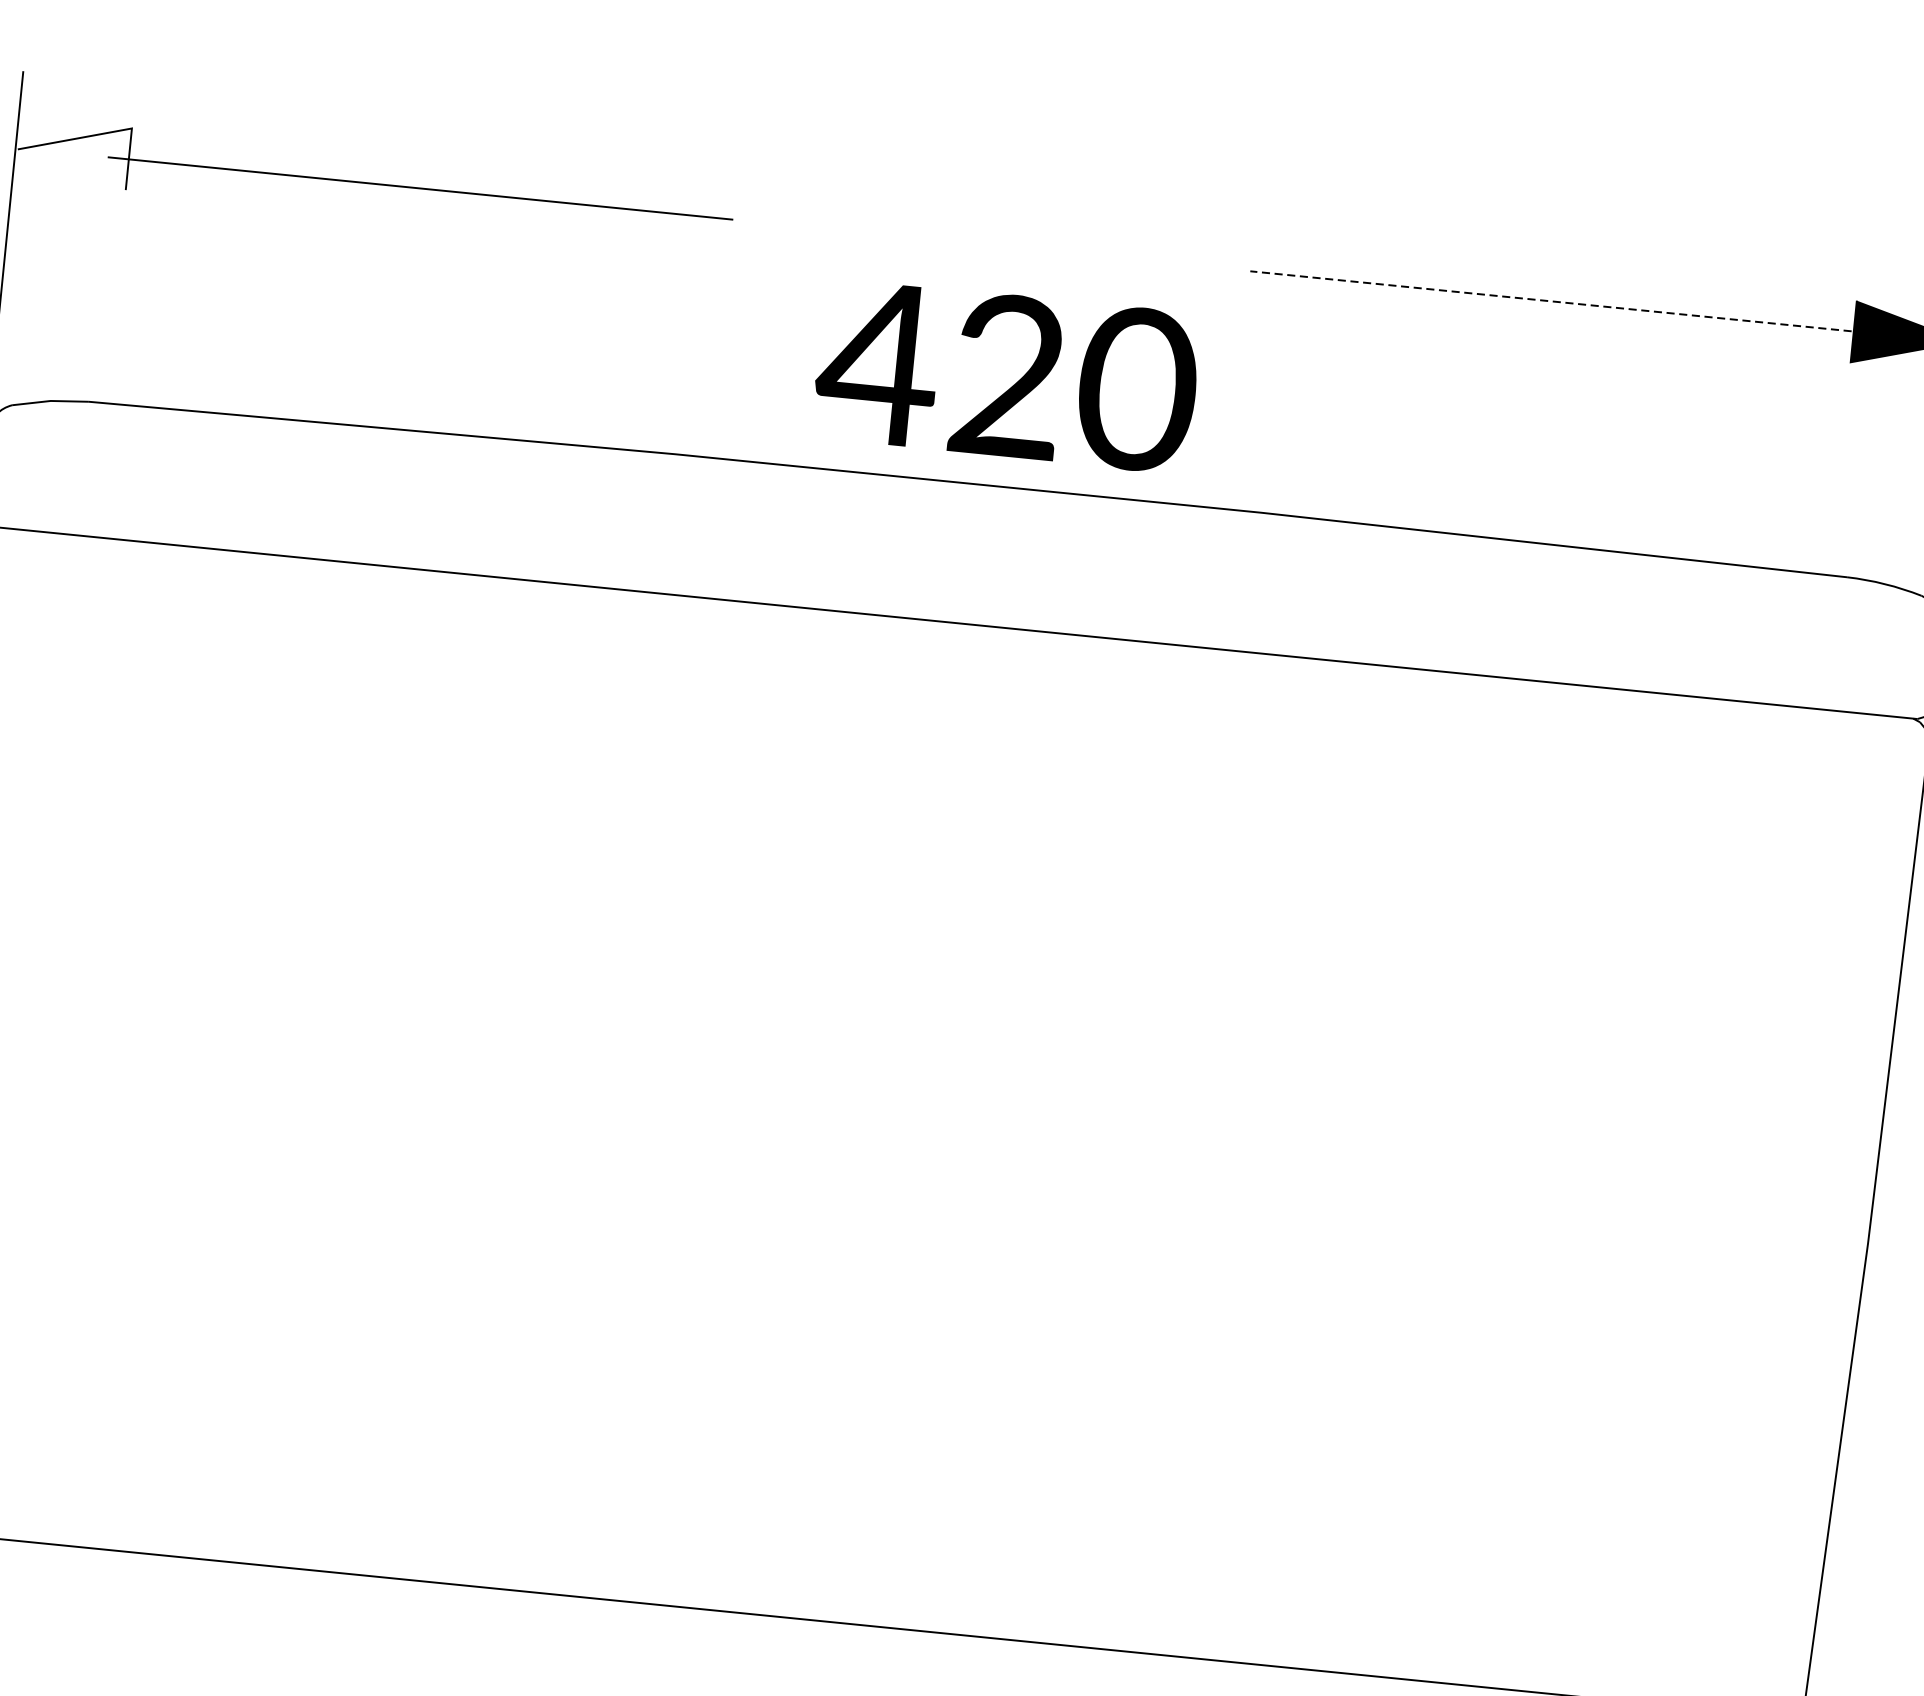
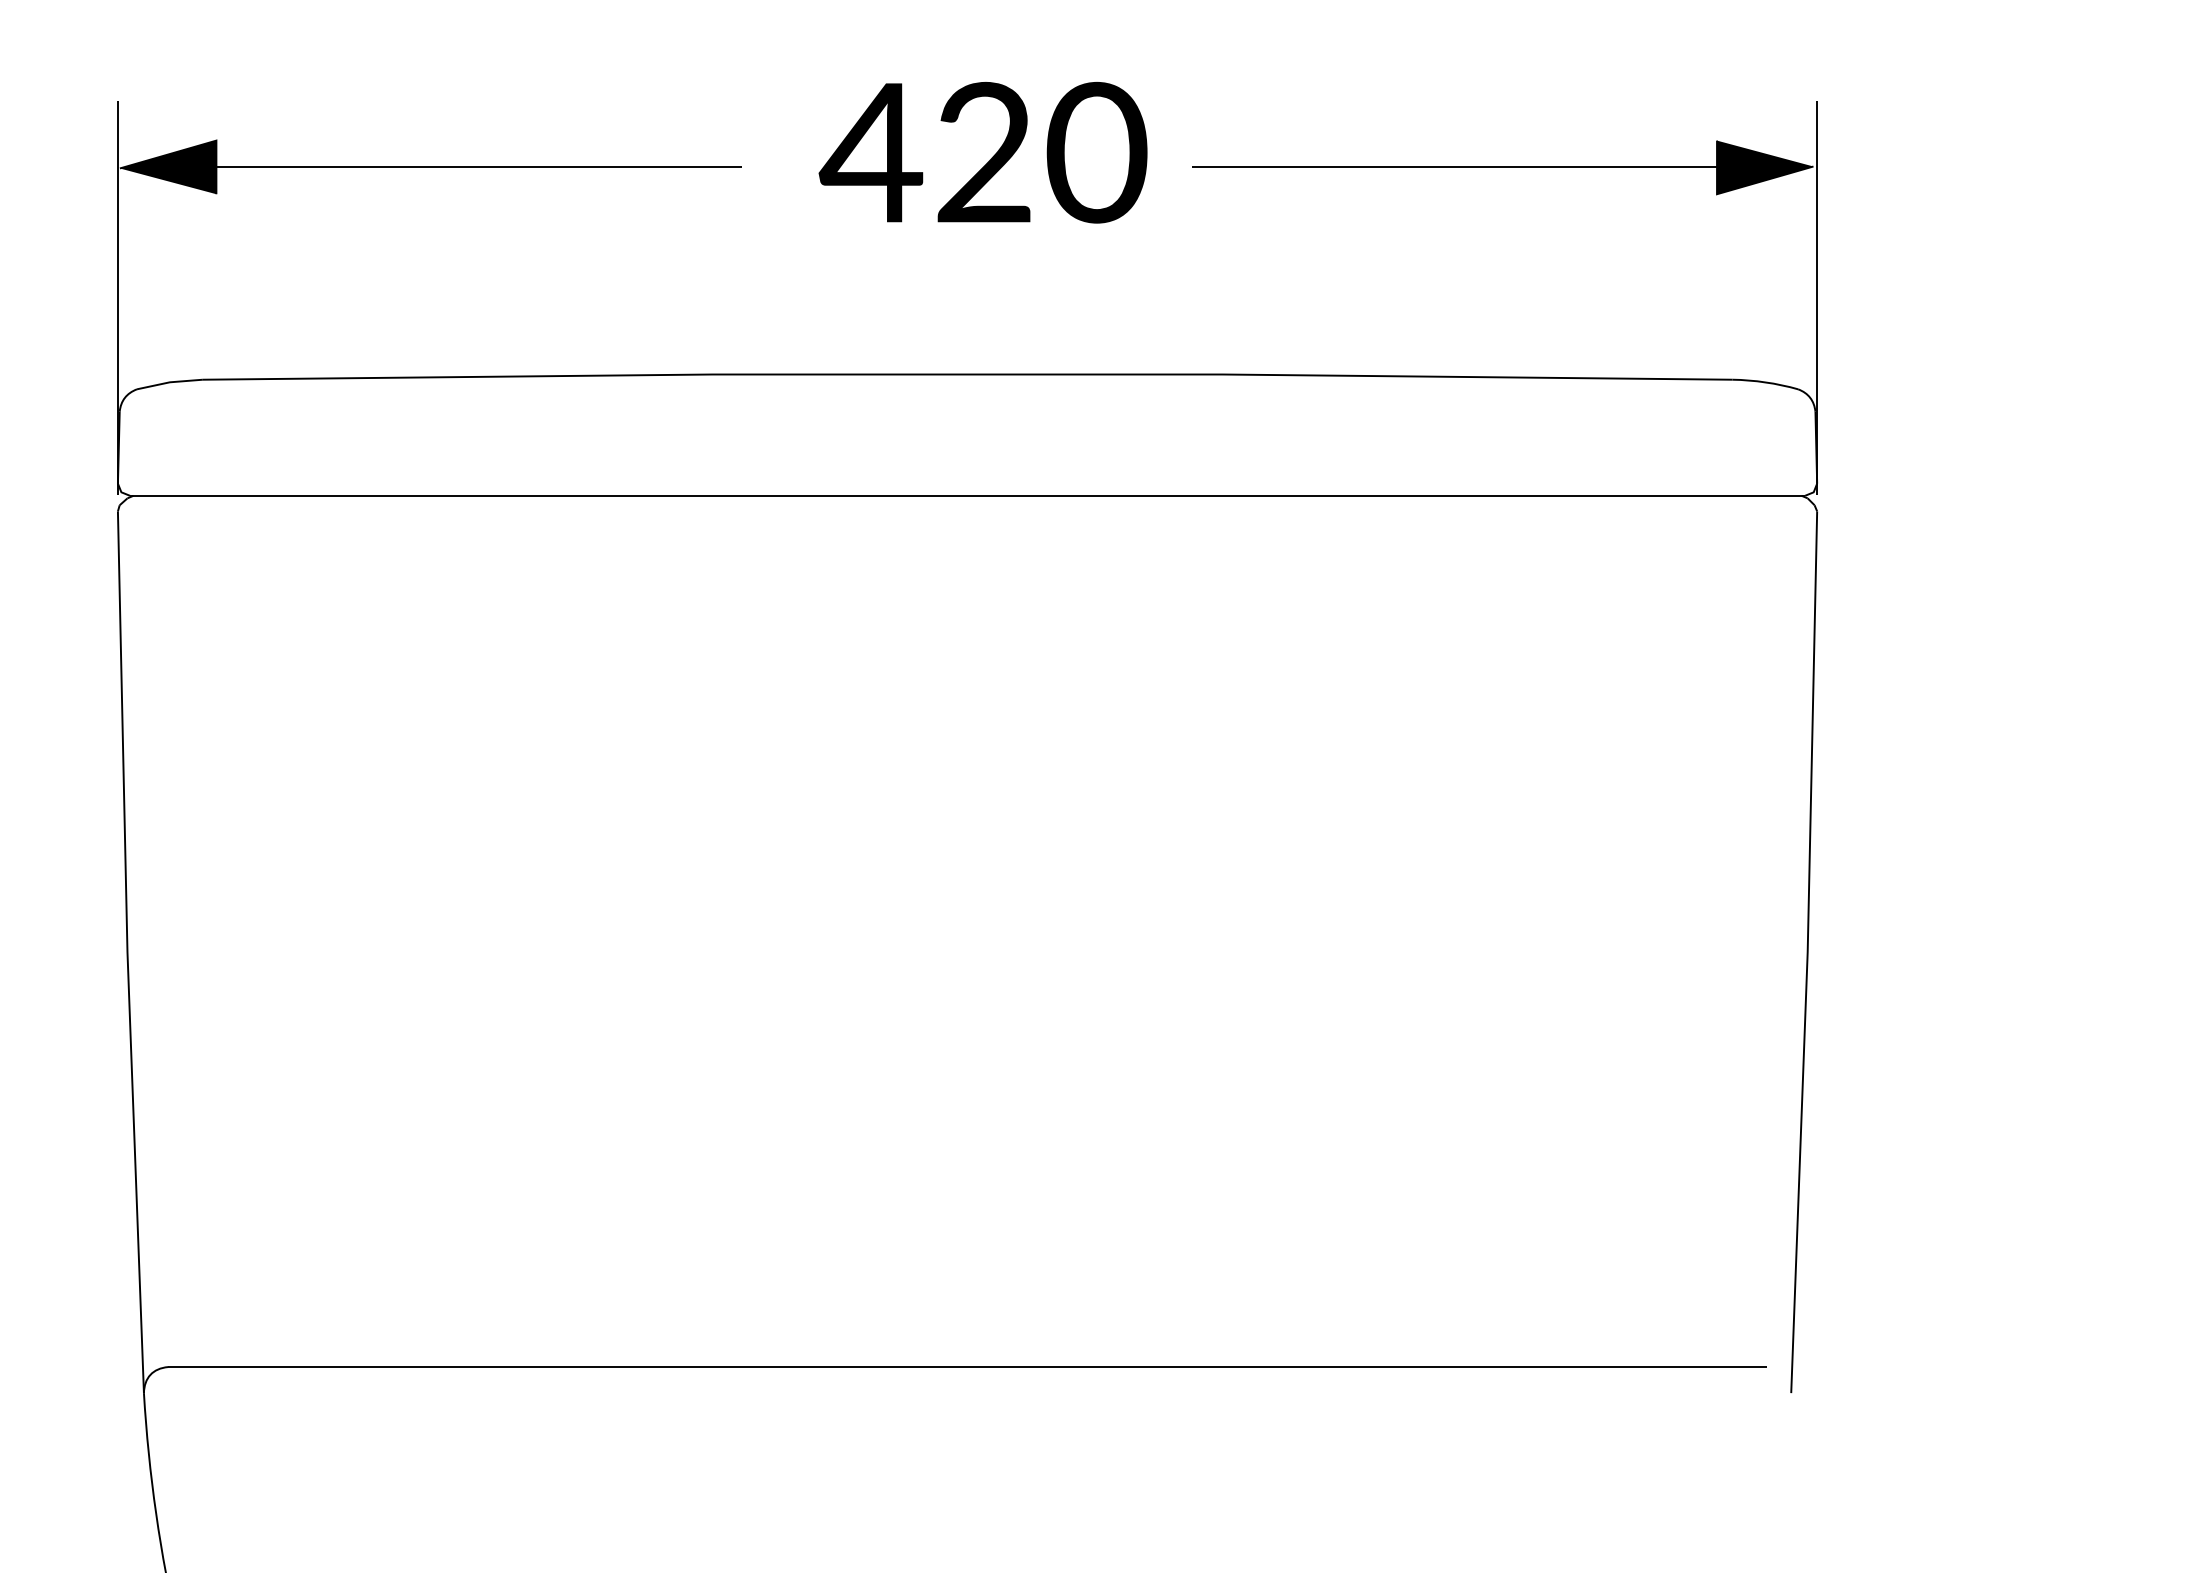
fill: (72, 153) -> (167, 167), added
line: (1563, 302) -> (1464, 167), dashed -> solid
text: (1005, 375) -> (982, 152), moved

